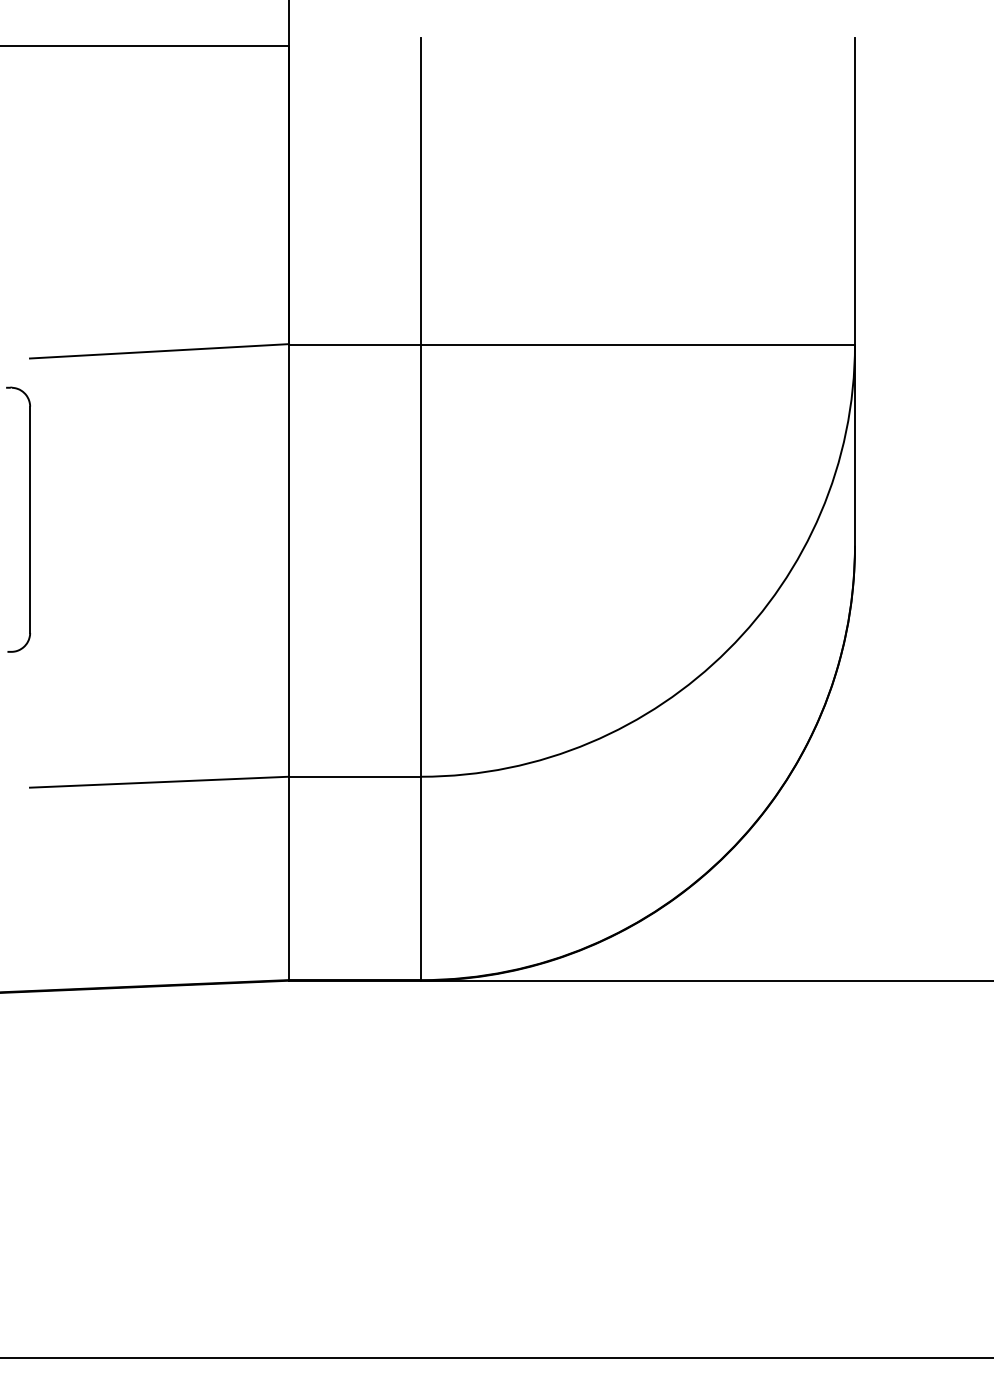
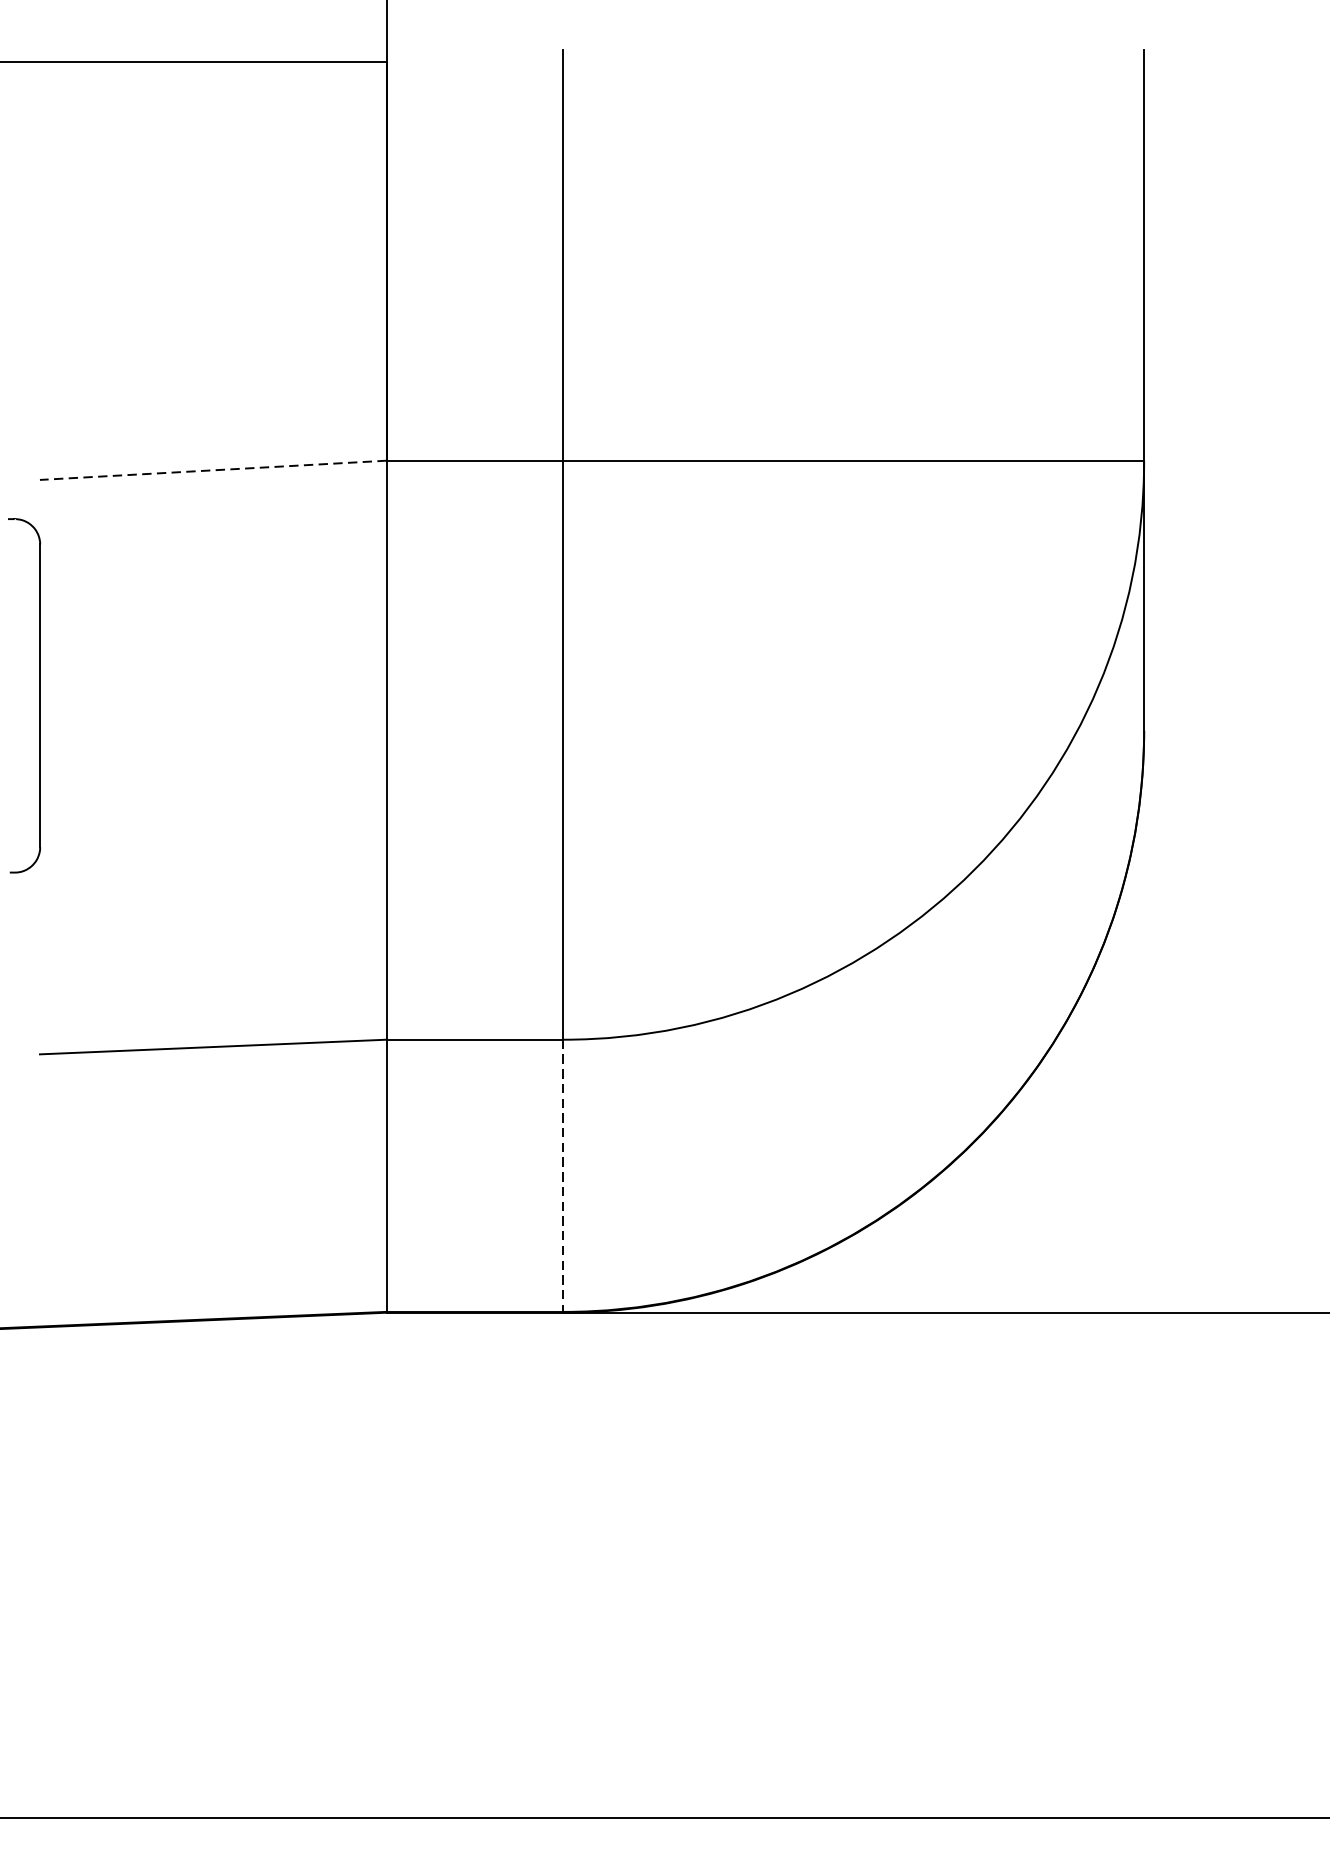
line: (159, 351) -> (213, 470), solid -> dashed
line: (421, 878) -> (563, 1175), solid -> dashed

